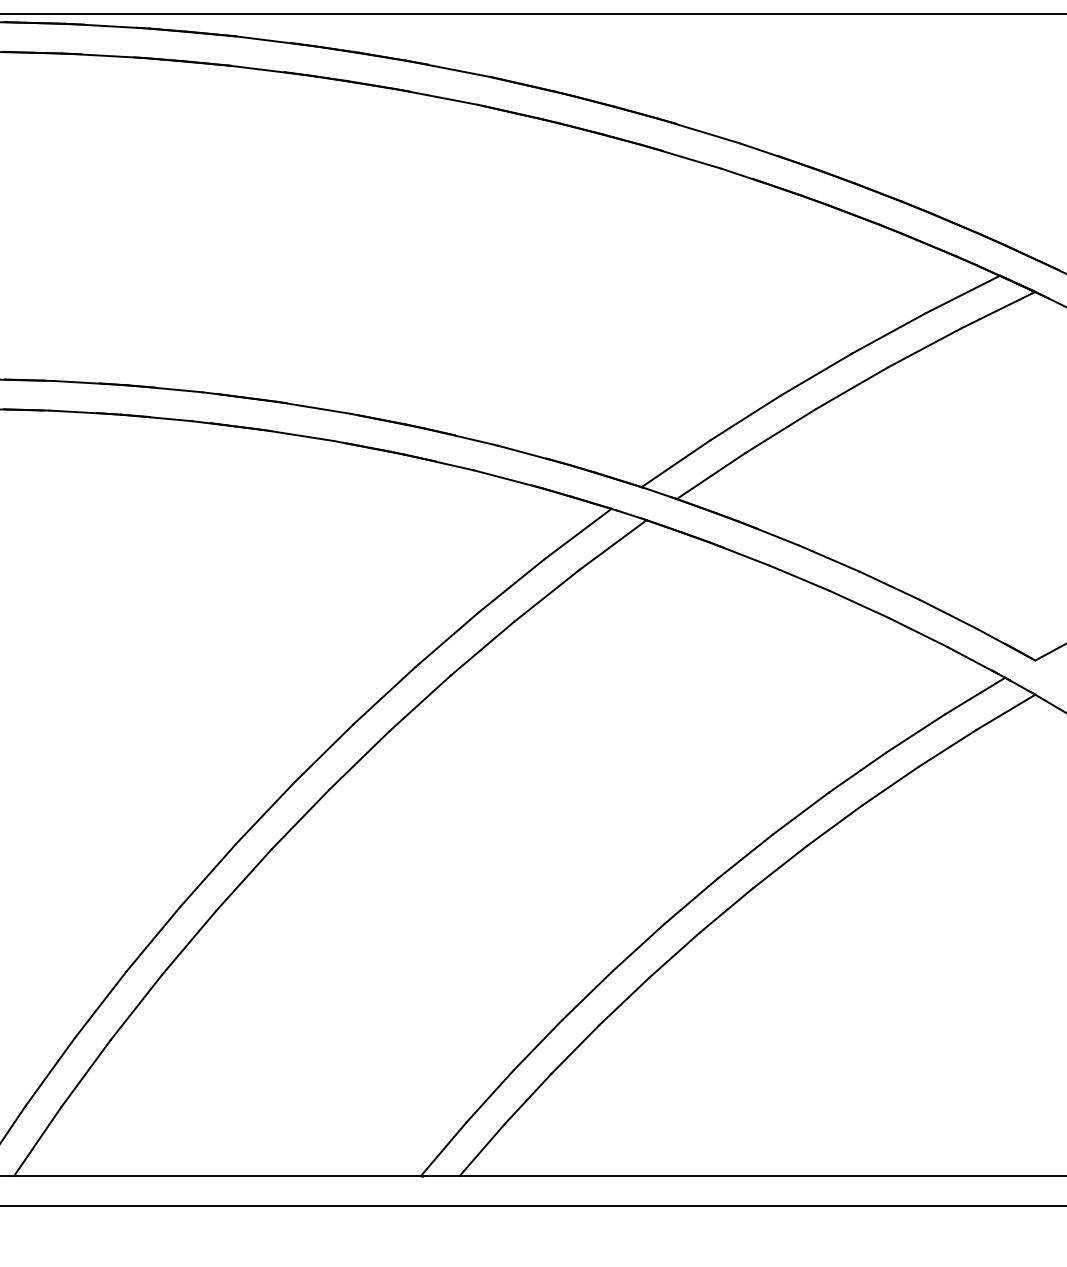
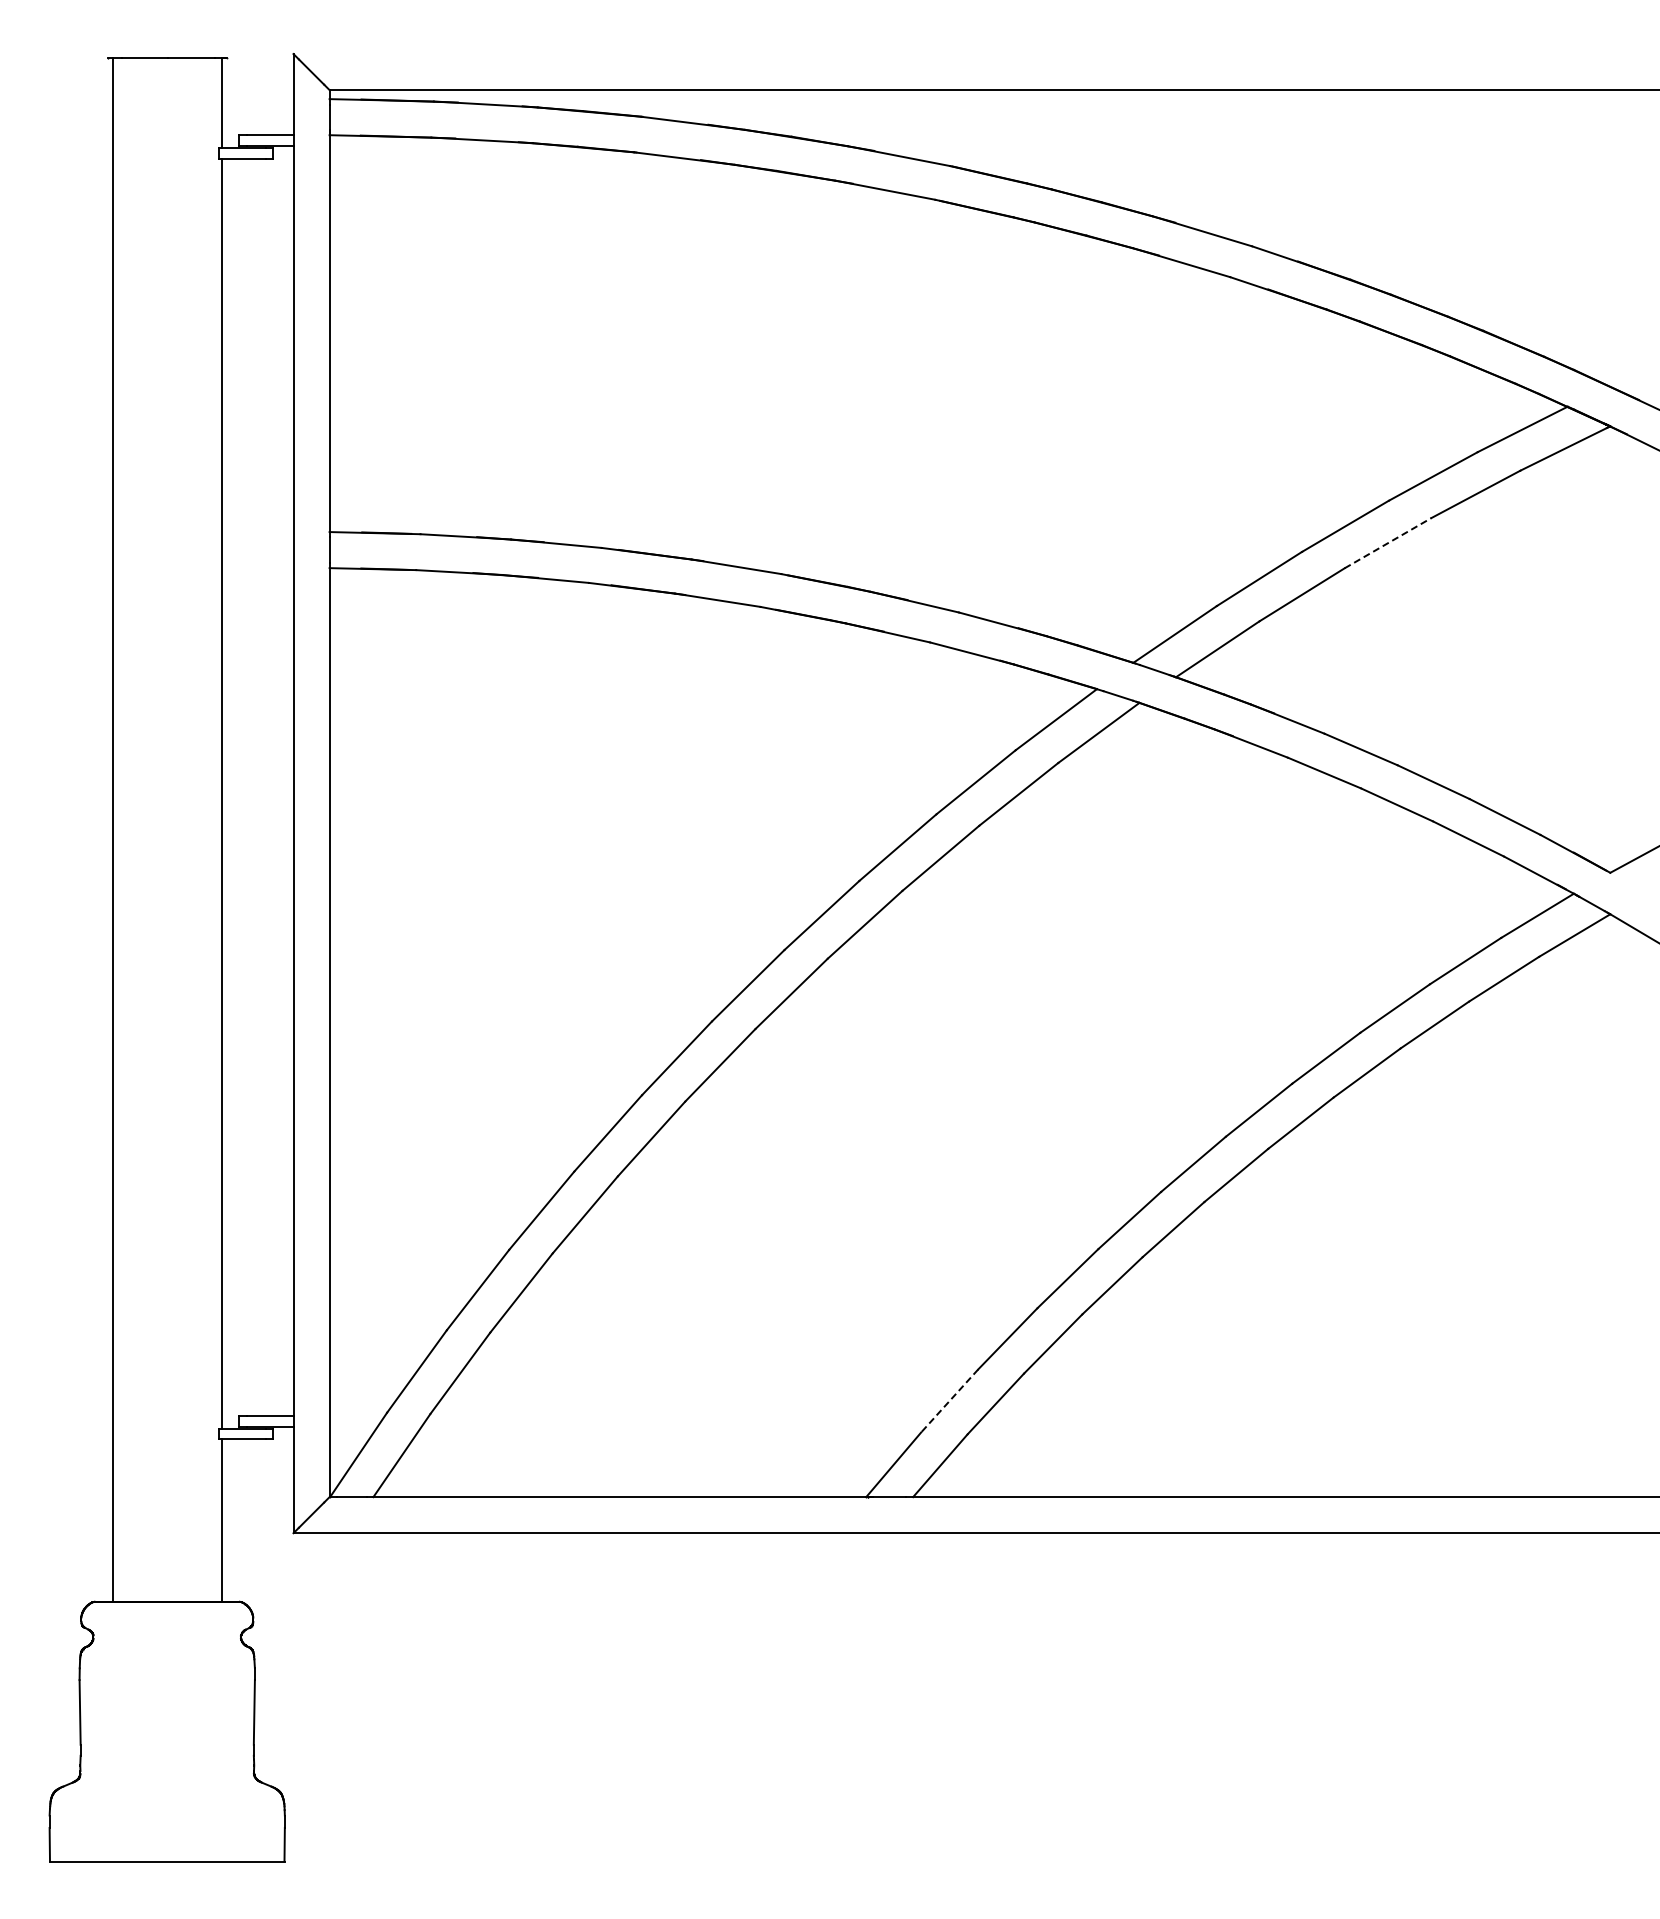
line: (852, 387) -> (1388, 542), solid -> dashed
line: (489, 1096) -> (949, 1401), solid -> dashed

